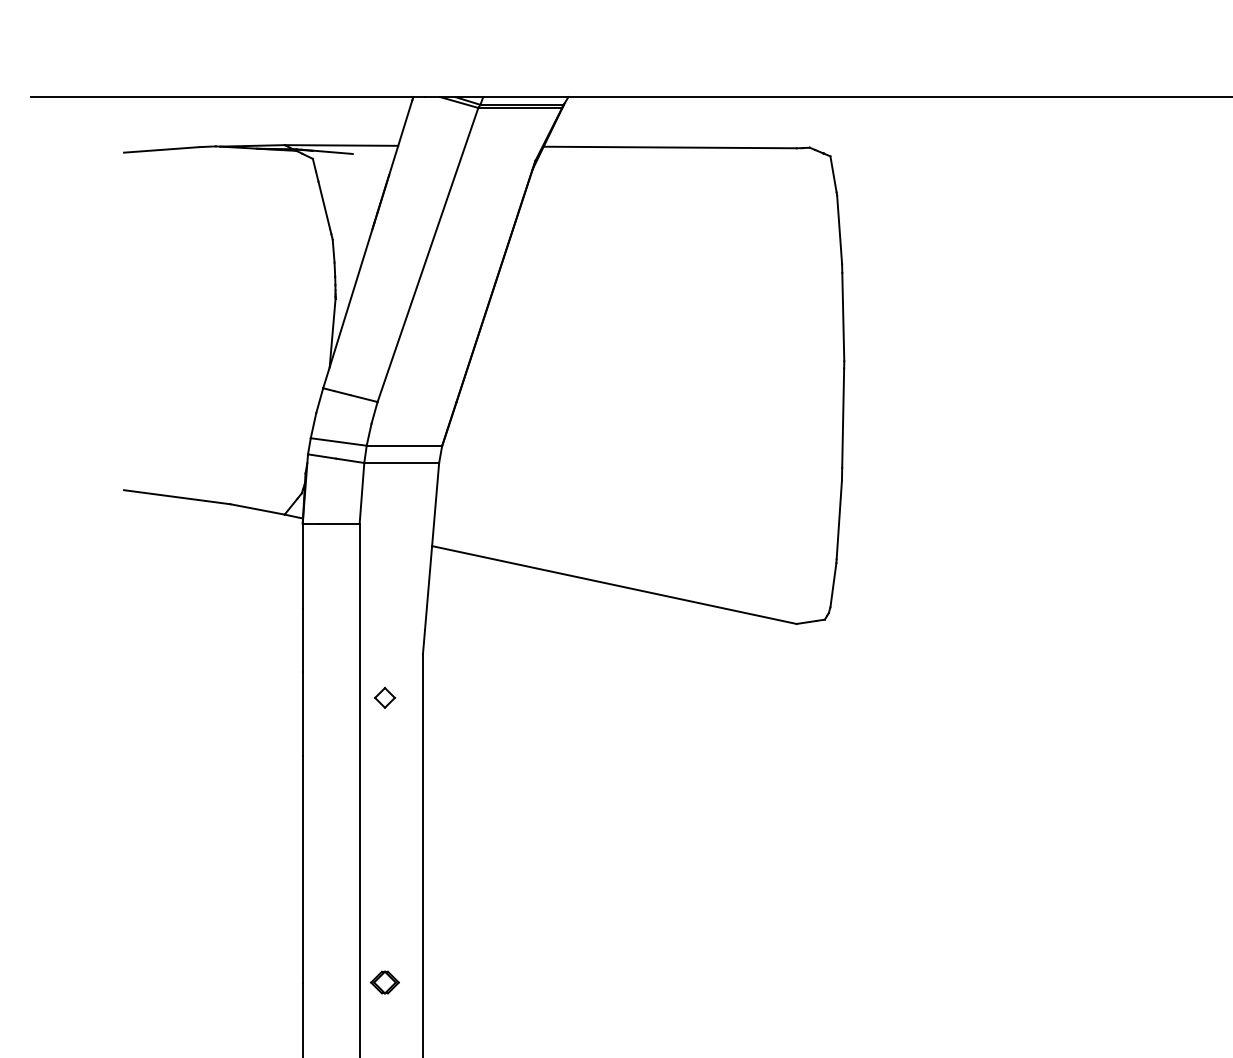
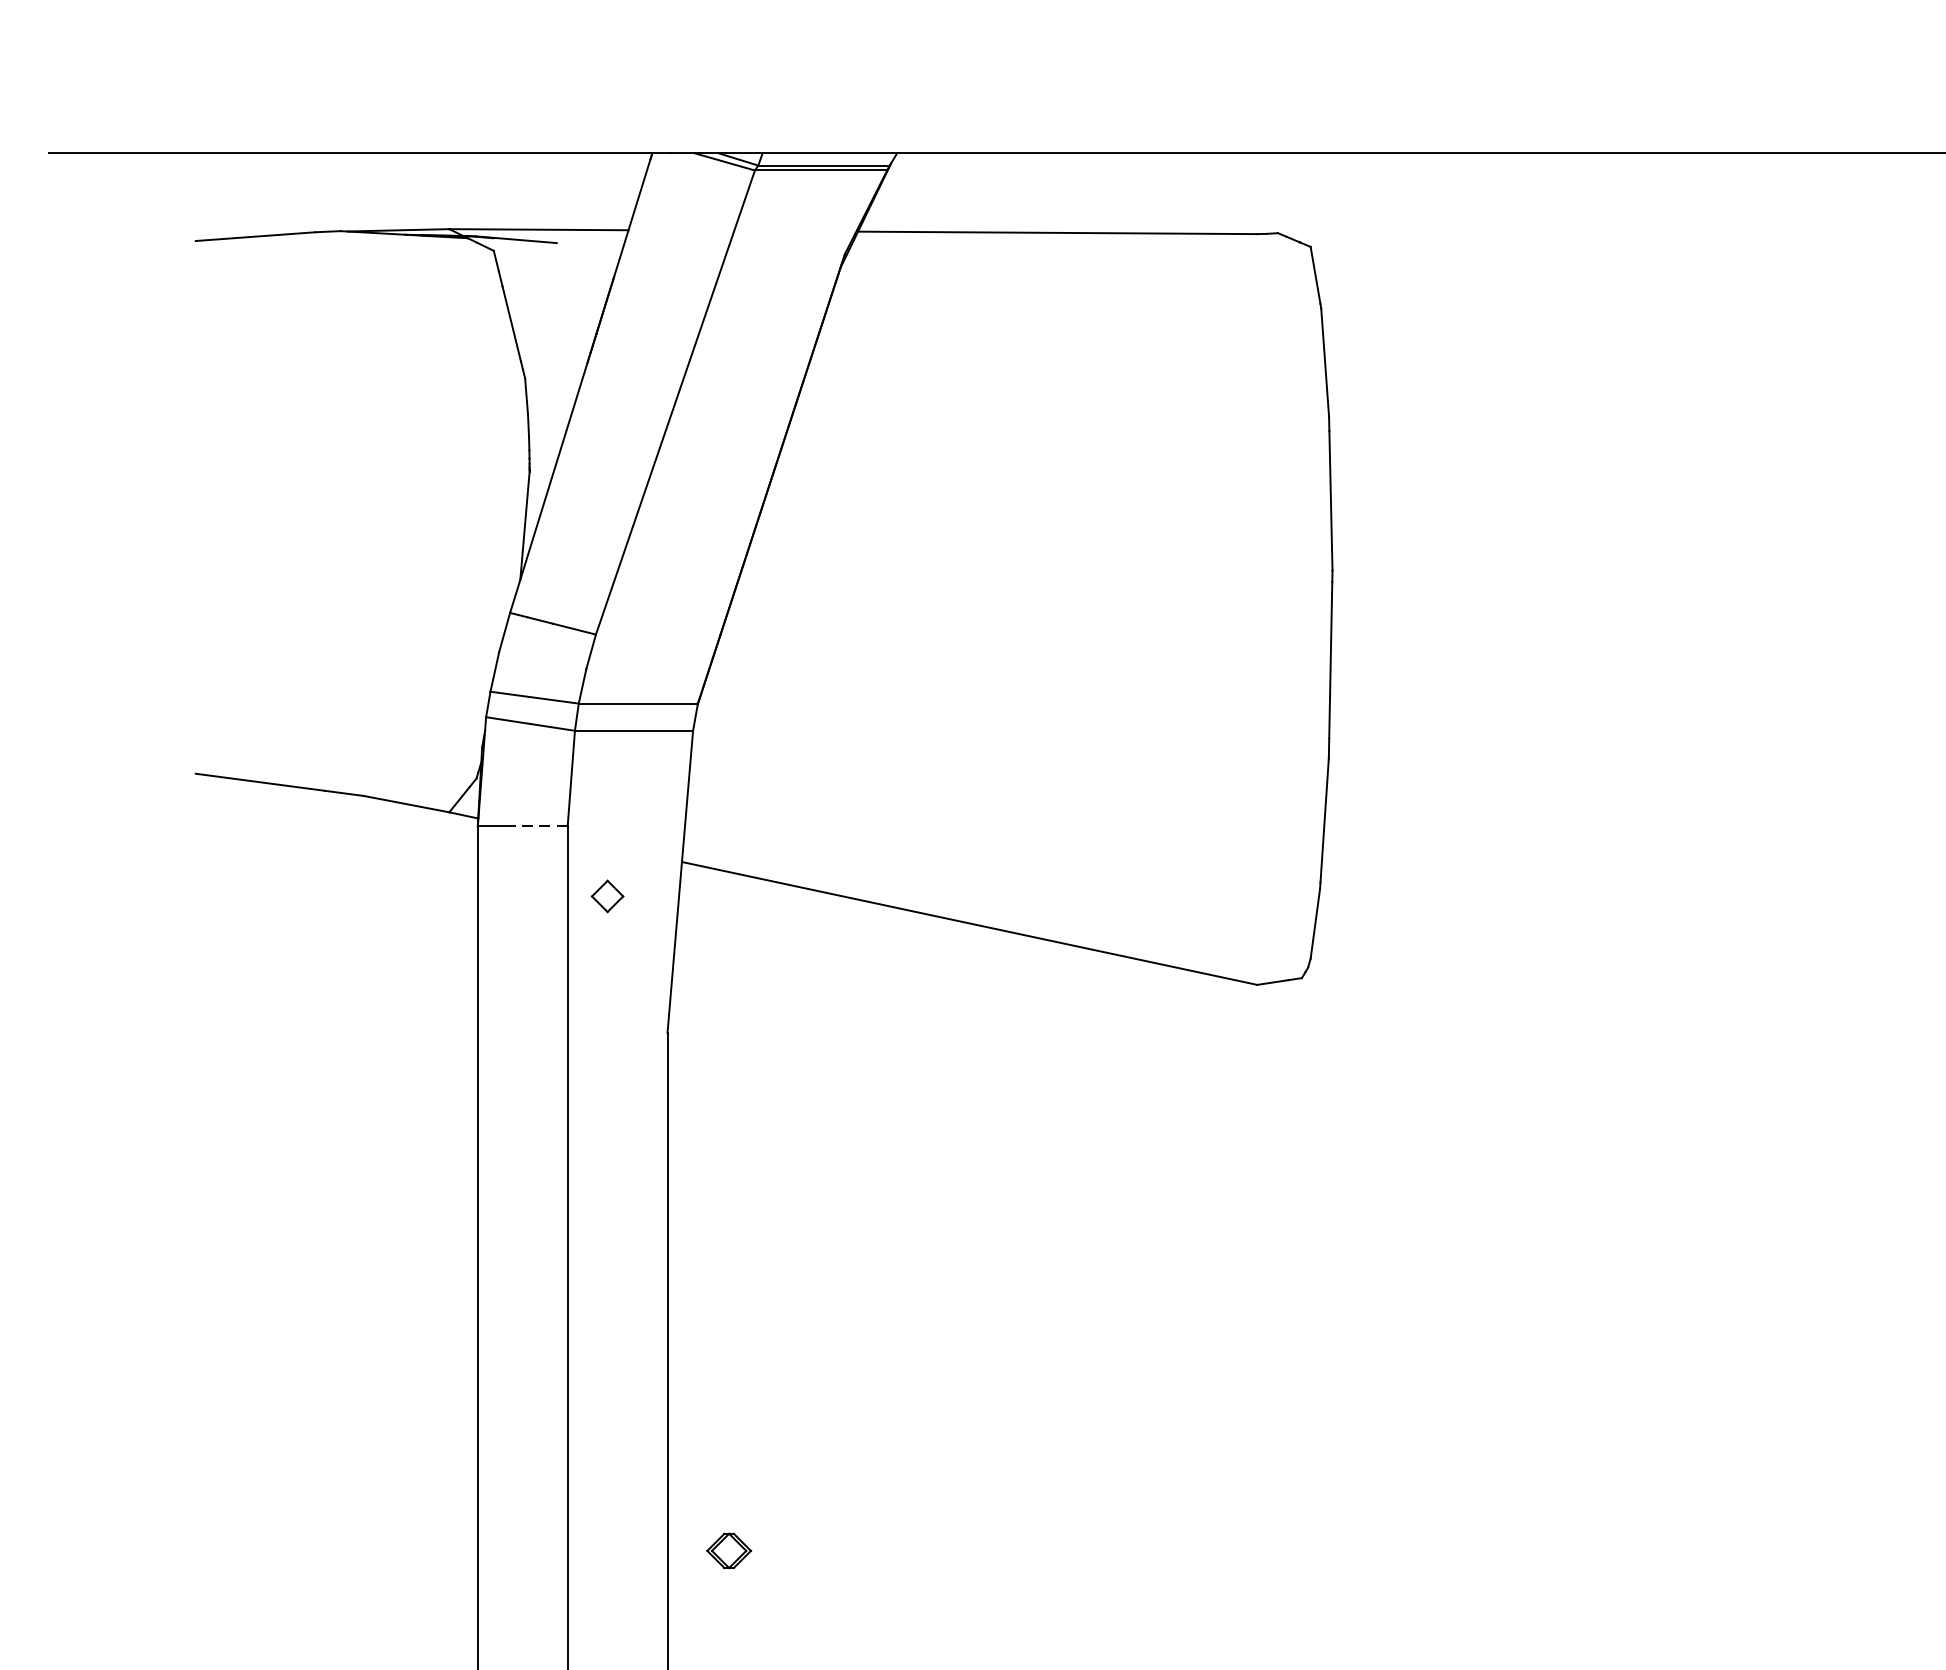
line: (339, 523) -> (535, 826), solid -> dashed
part: (384, 697) -> (606, 895), moved
part: (384, 982) -> (728, 1550), moved

